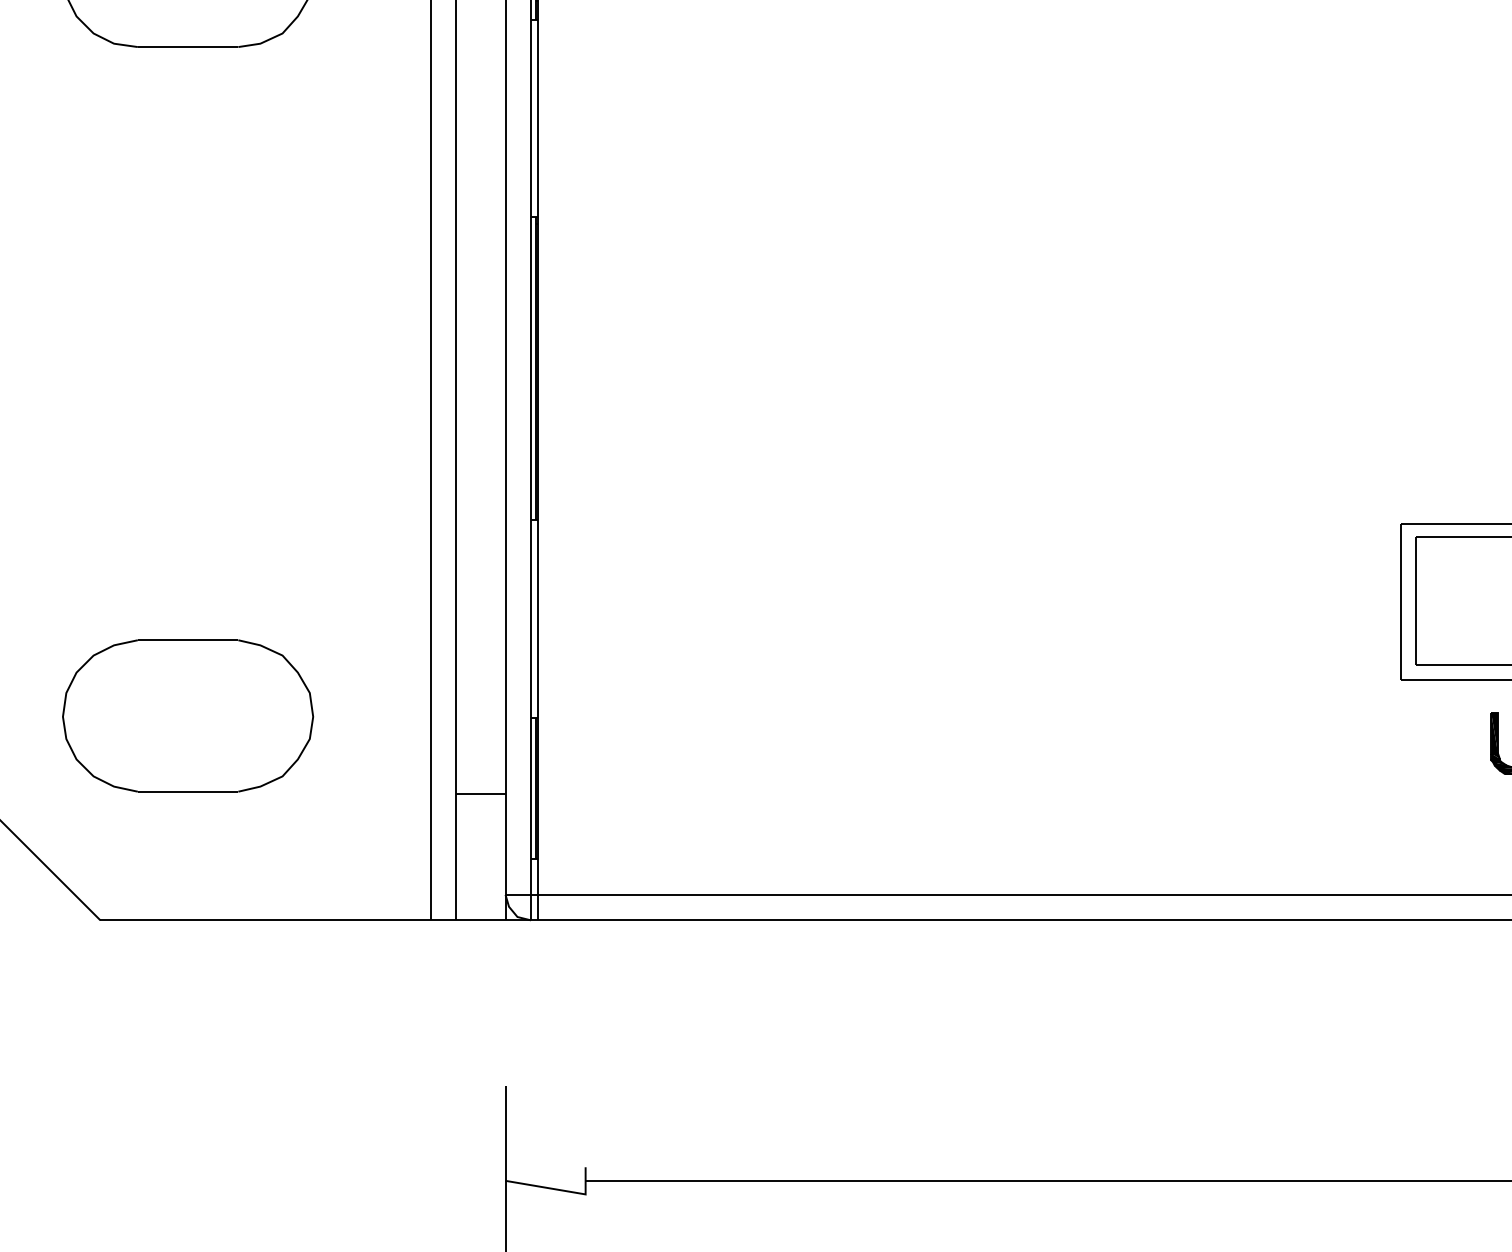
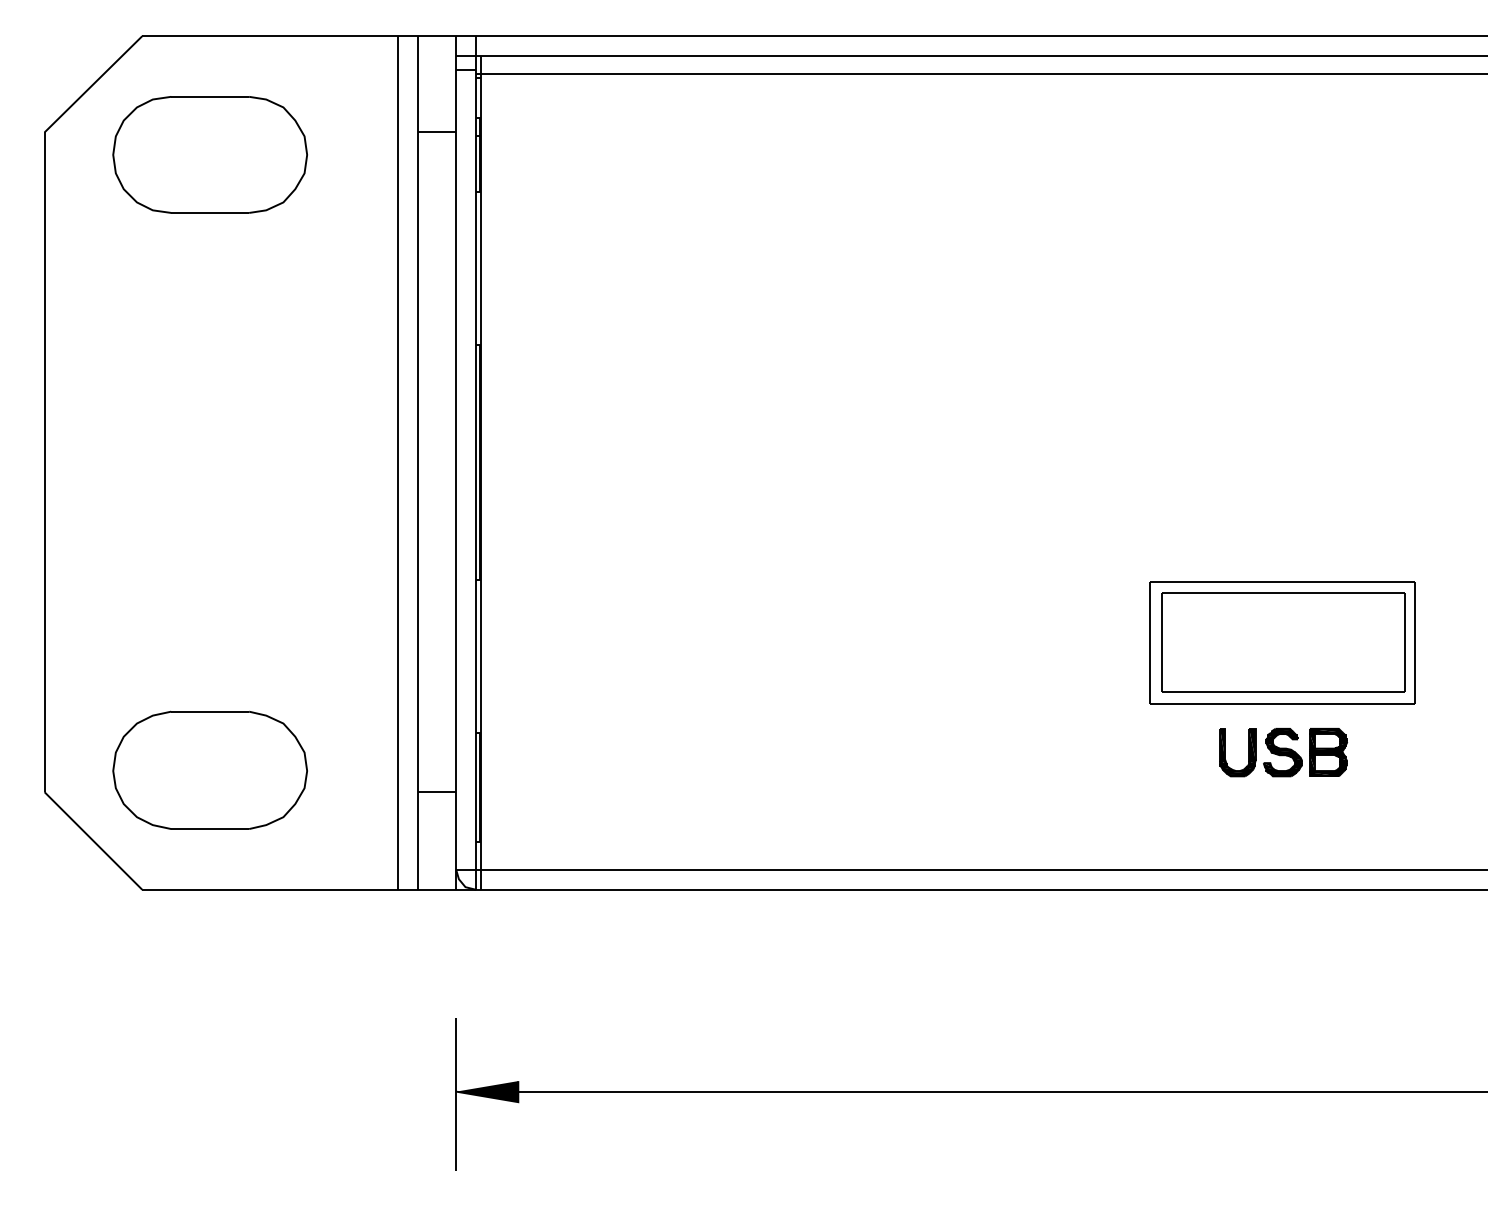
part: (187, 714) -> (209, 769), moved
fill: (545, 1180) -> (487, 1091), added

